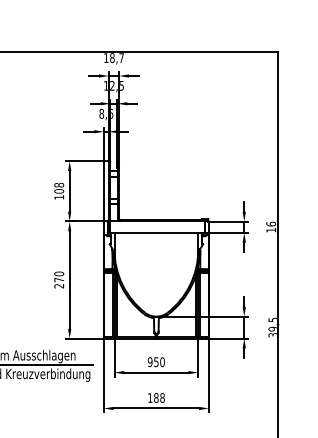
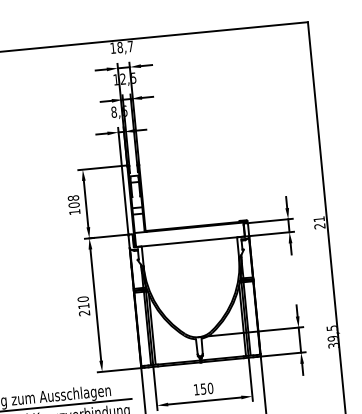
text: (271, 226) -> (319, 221), 16 -> 21
text: (59, 279) -> (84, 305), 270 -> 210
text: (149, 362) -> (195, 390), 950 -> 150

